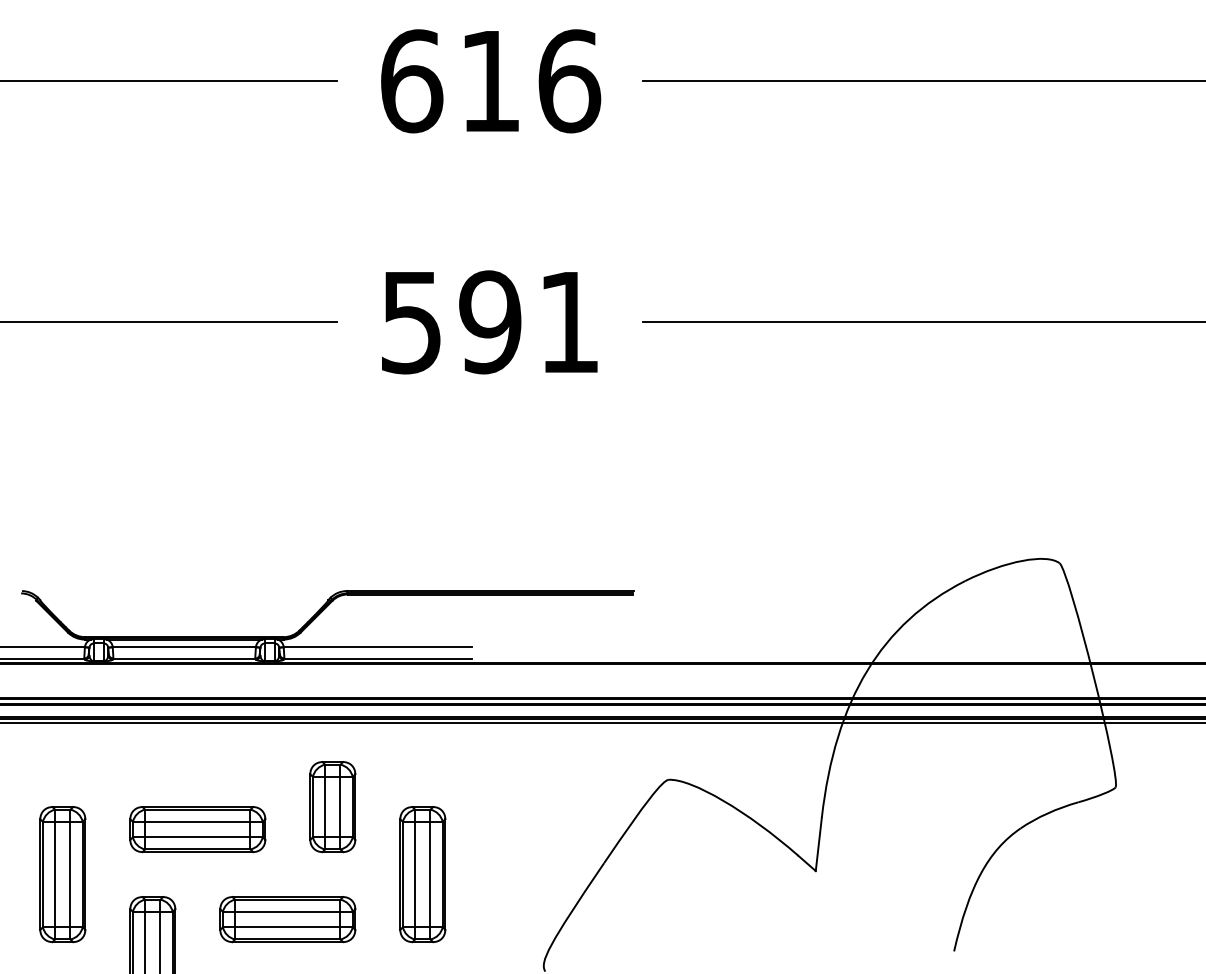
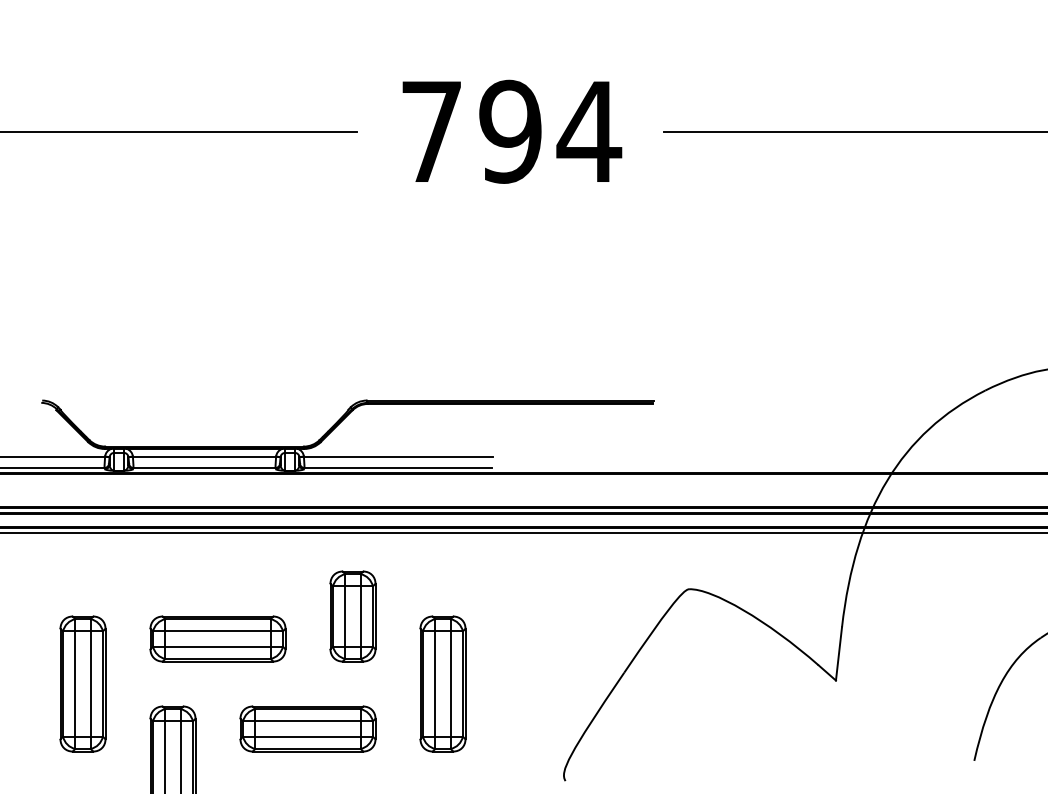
text: (491, 323) -> (511, 132), 591 -> 794

